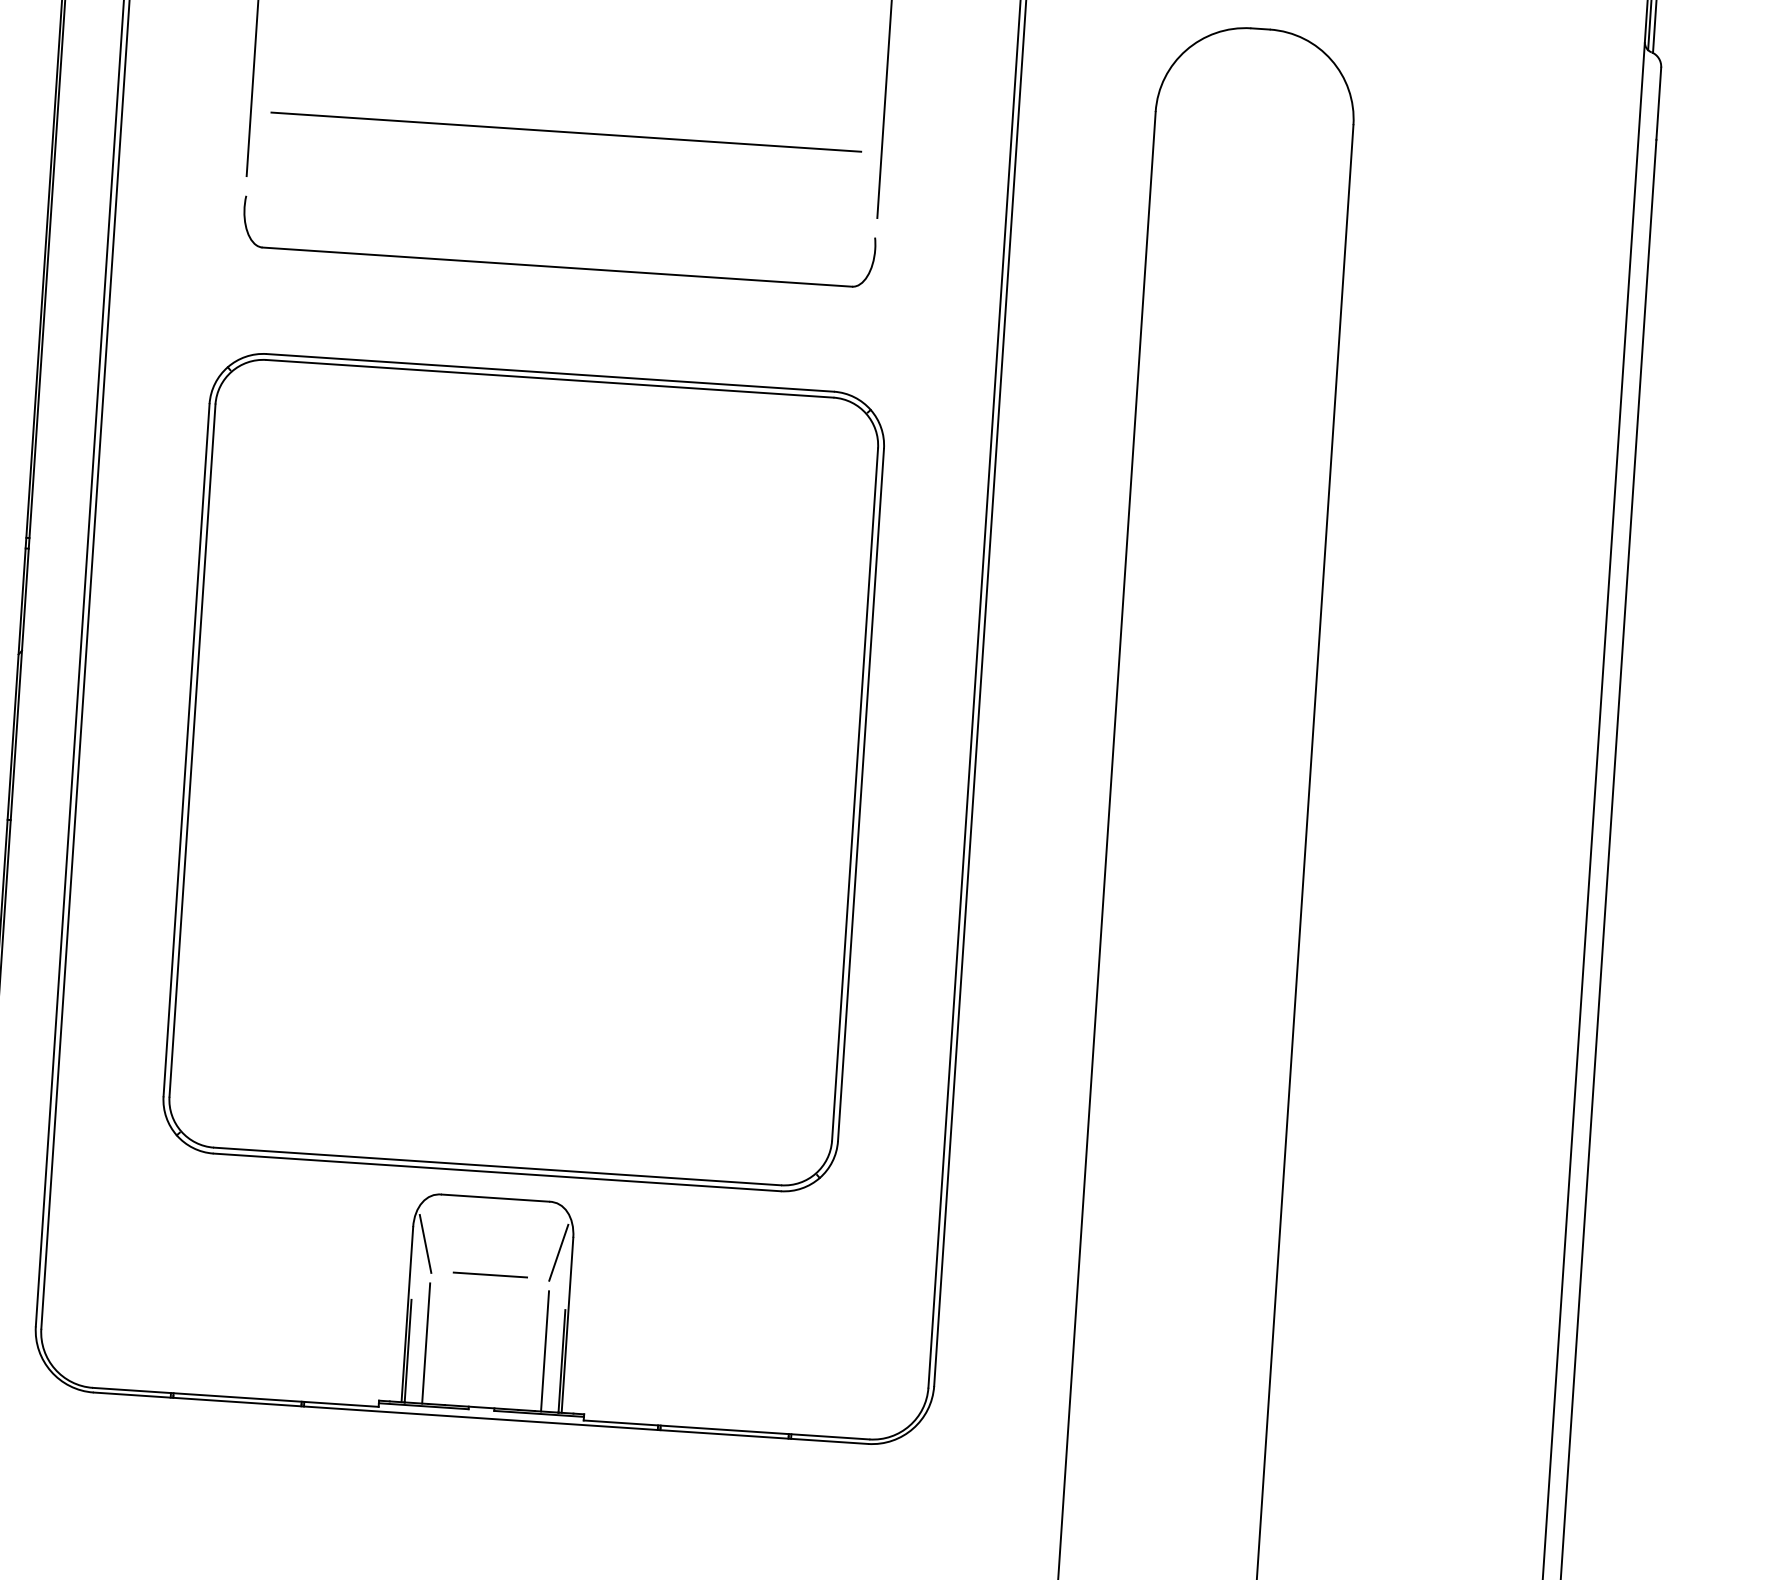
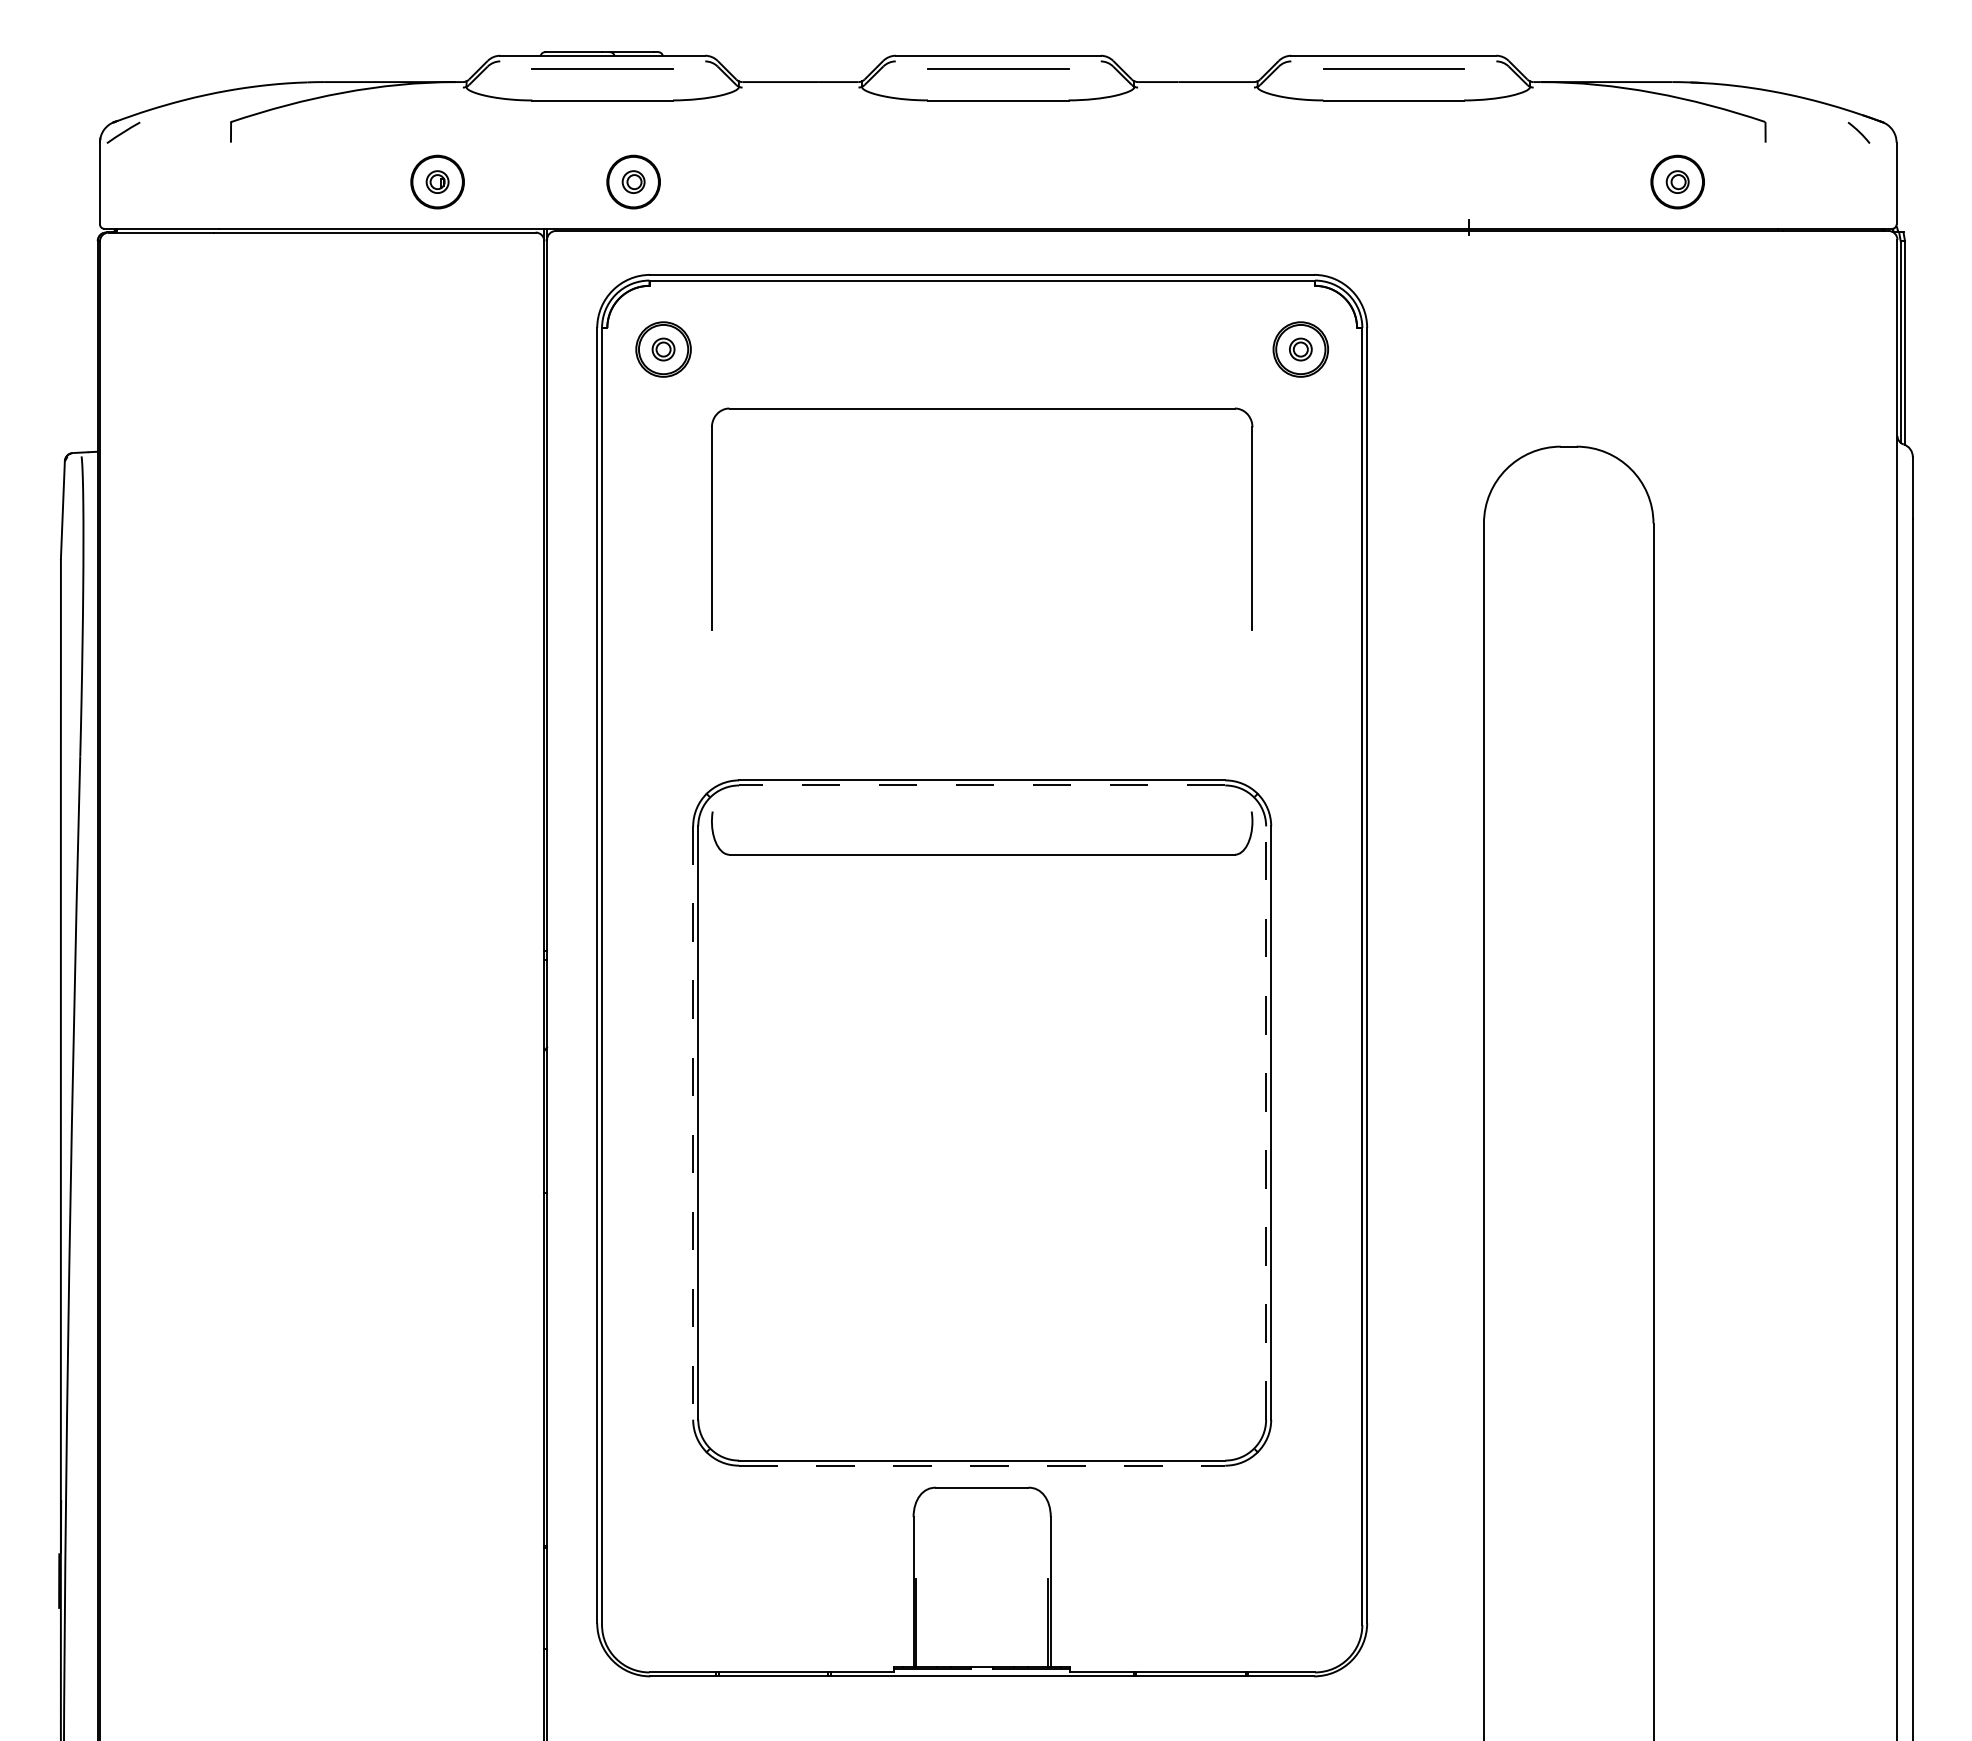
line: (565, 132) -> (981, 574), removed
part: (557, 266) -> (982, 854), moved
line: (549, 378) -> (981, 785), solid -> dashed
line: (186, 750) -> (693, 1123), solid -> dashed
line: (855, 795) -> (1266, 1123), solid -> dashed
line: (497, 1172) -> (982, 1465), solid -> dashed
line: (424, 1243) -> (924, 1530), removed
line: (557, 1252) -> (1038, 1530), removed
line: (489, 1274) -> (981, 1553), removed
line: (426, 1343) -> (931, 1615), removed
line: (545, 1351) -> (1033, 1615), removed

